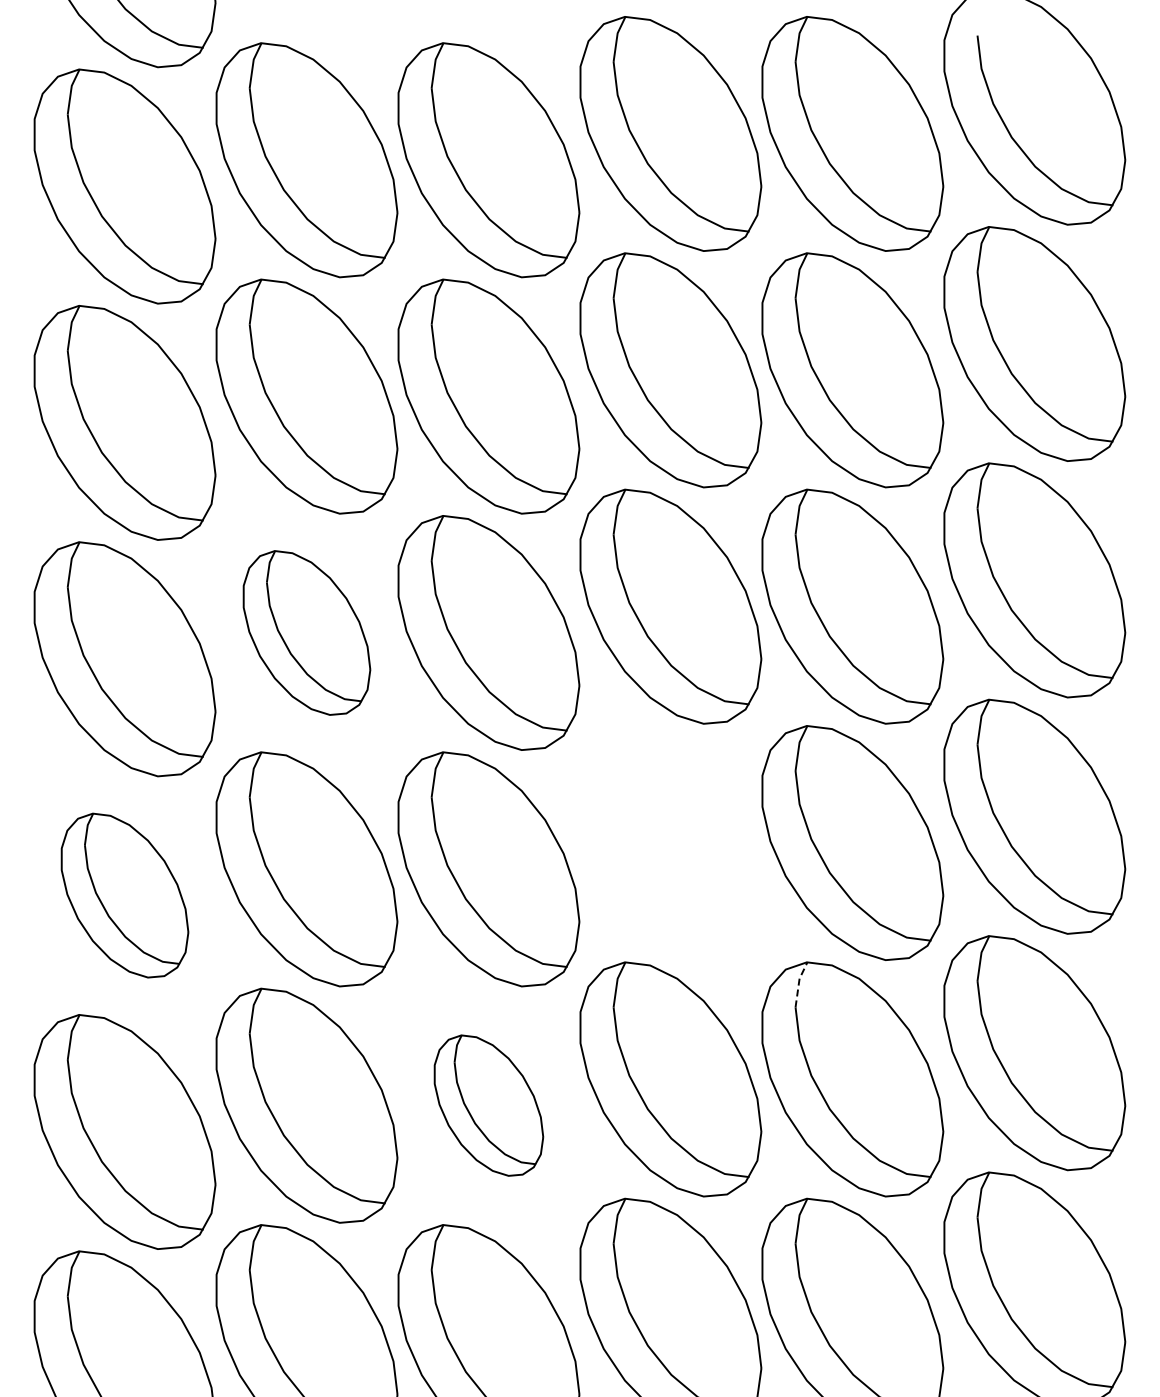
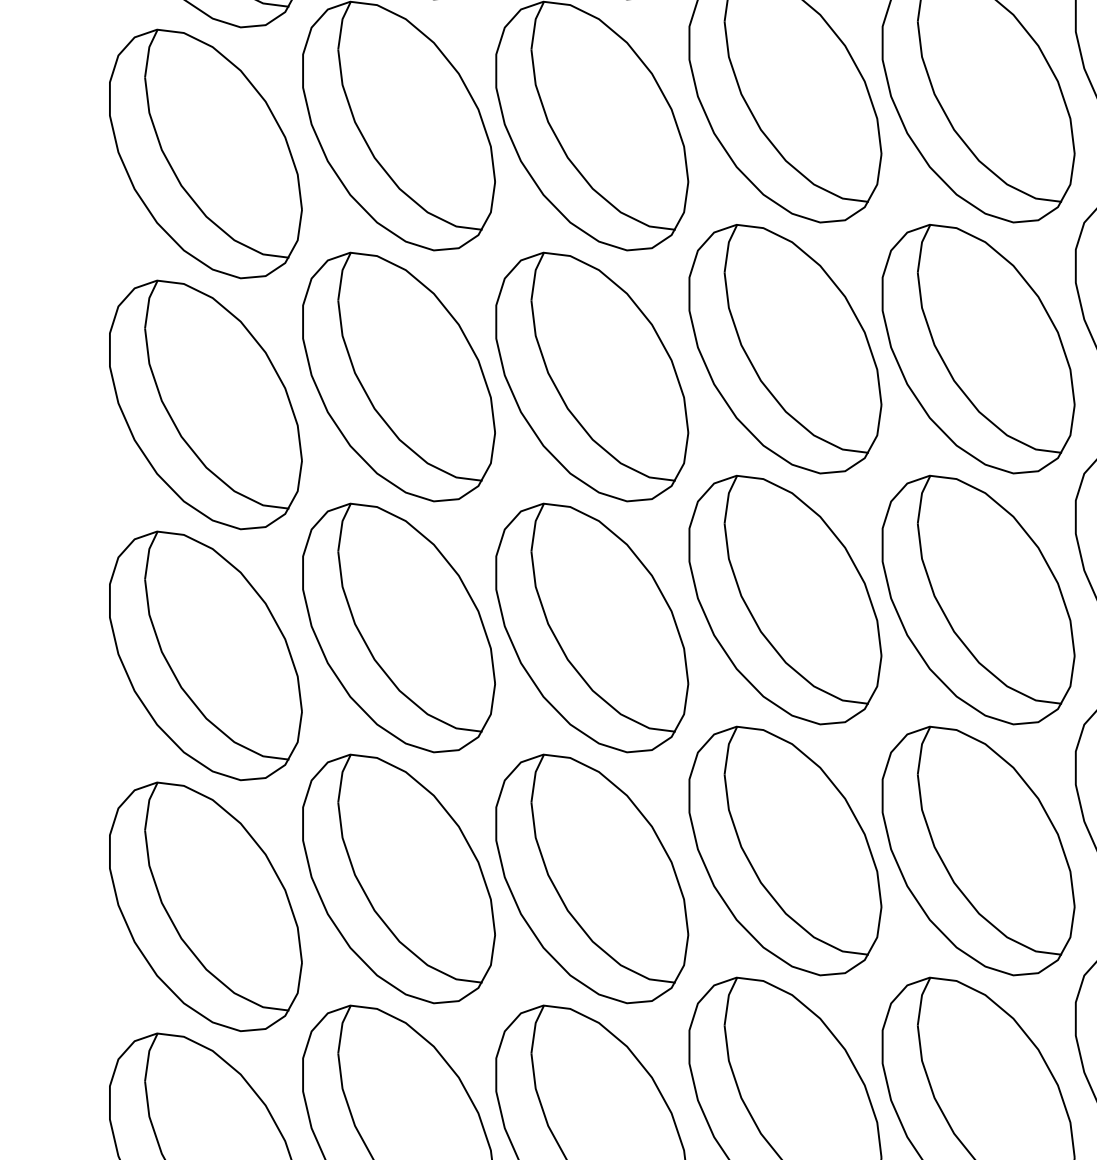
part: (306, 632) -> (398, 376), size x1.43
part: (670, 842) -> (785, 599), added
part: (124, 895) -> (205, 655), size x1.43
line: (799, 982) -> (921, 748), dashed -> solid
part: (488, 1105) -> (591, 878), size x1.67

